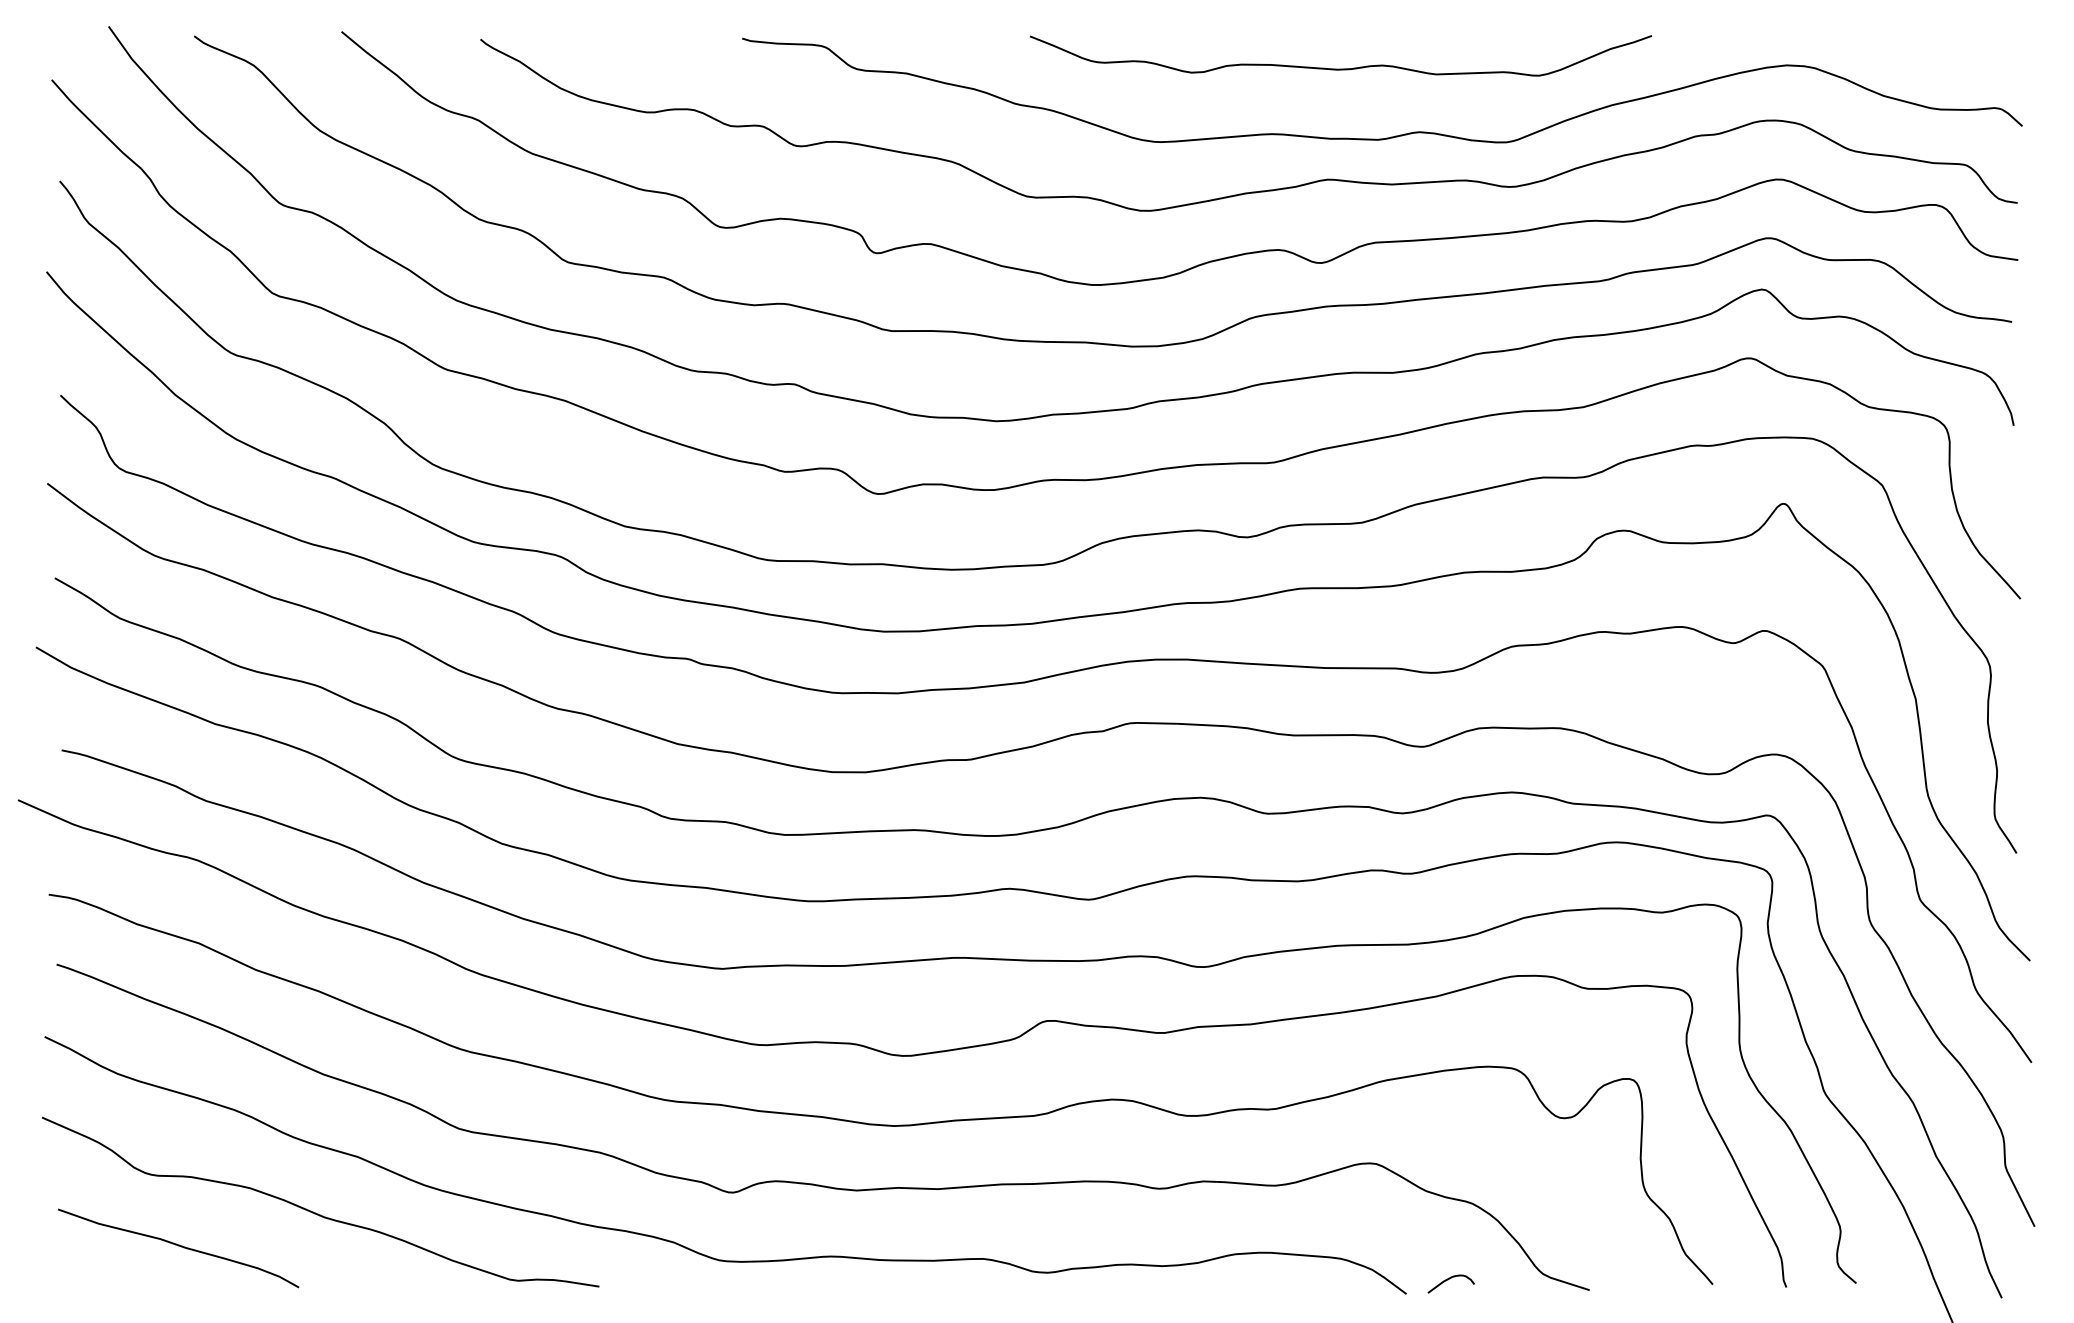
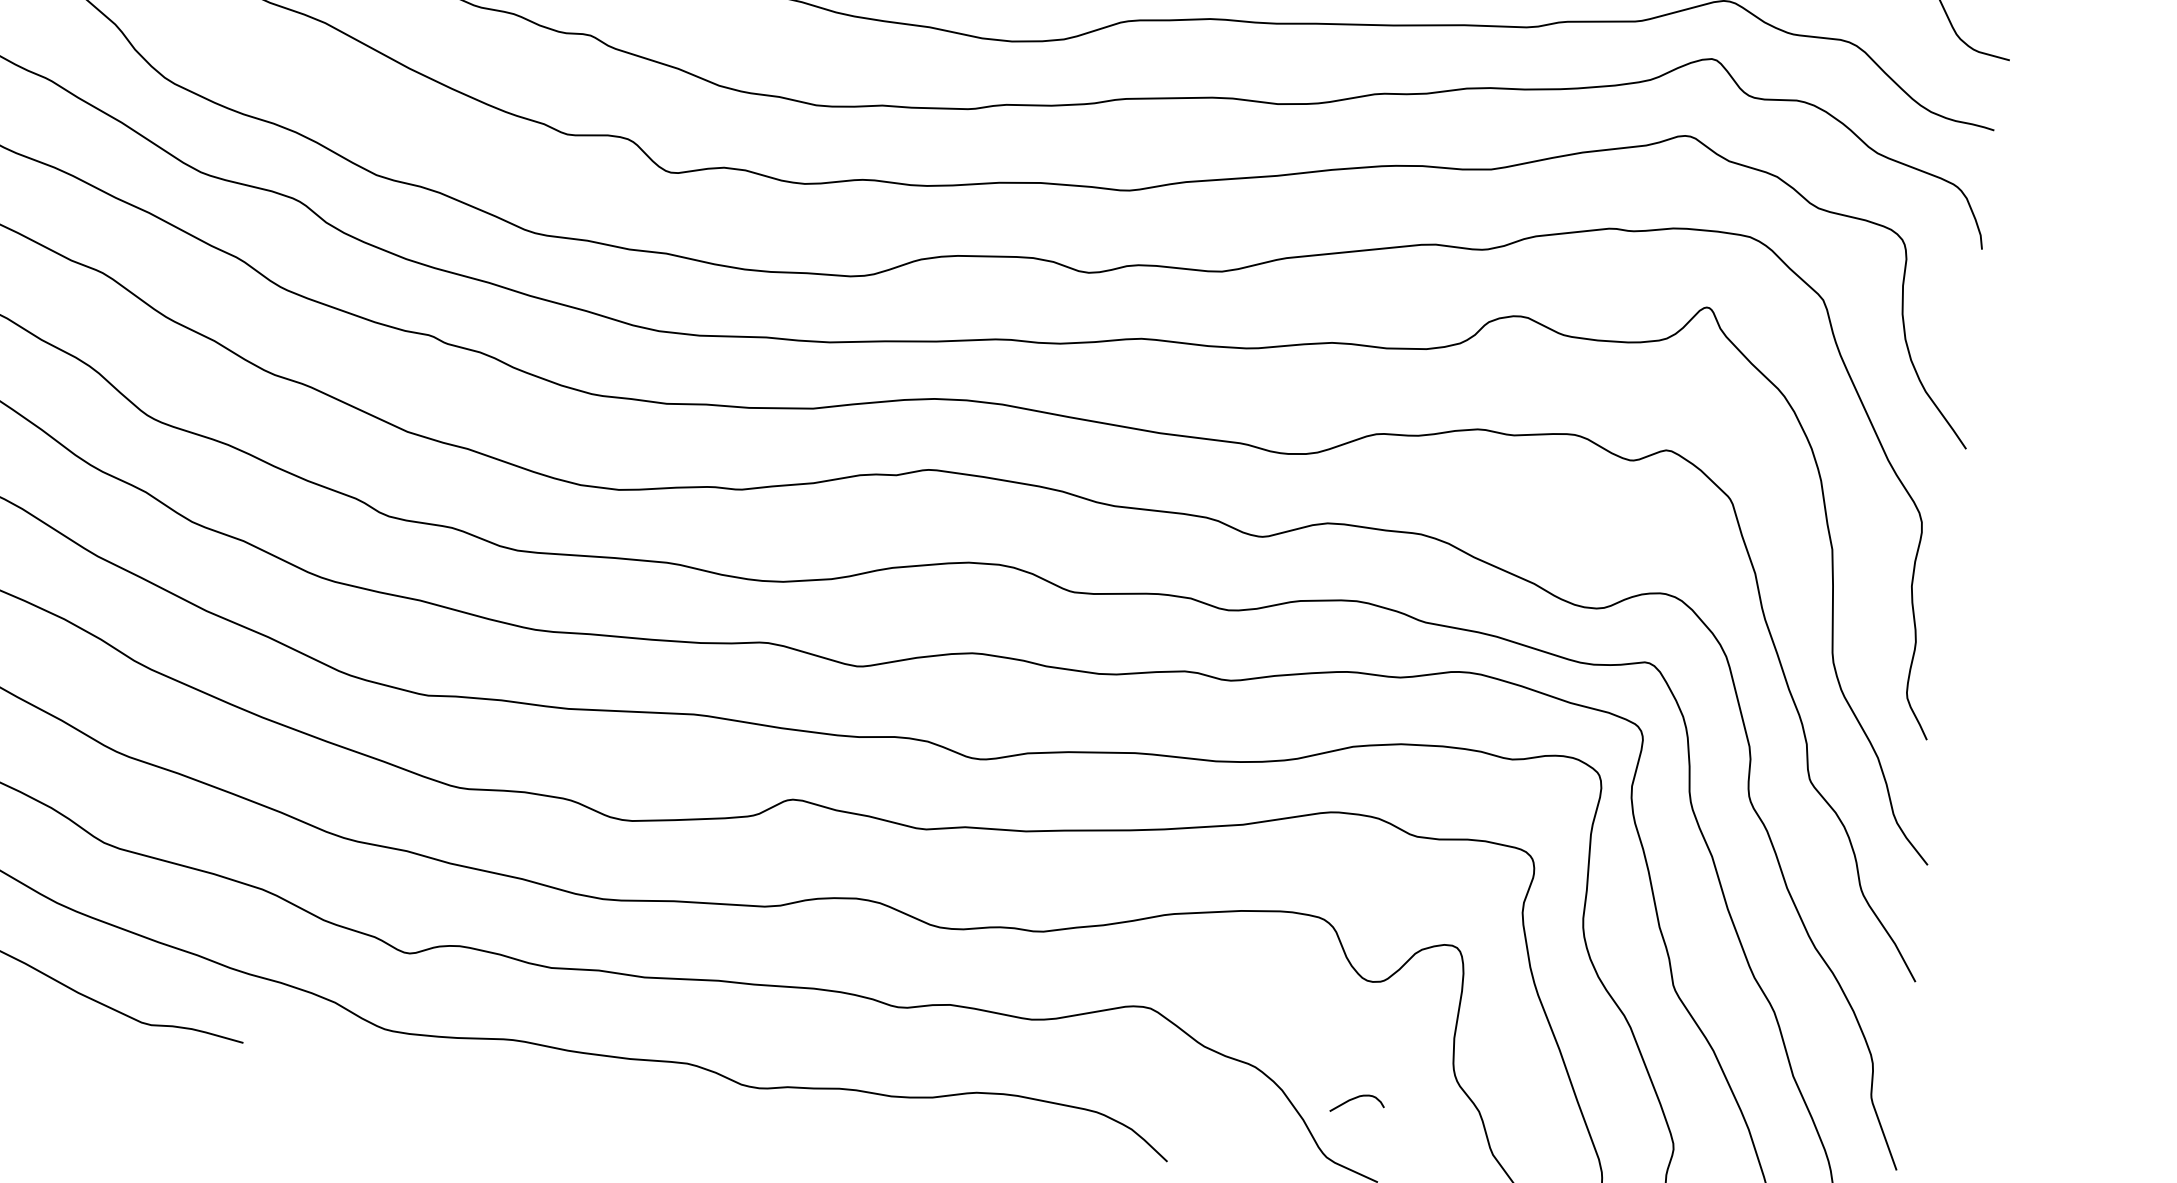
curve: (1448, 1280) -> (1354, 1099), moved

